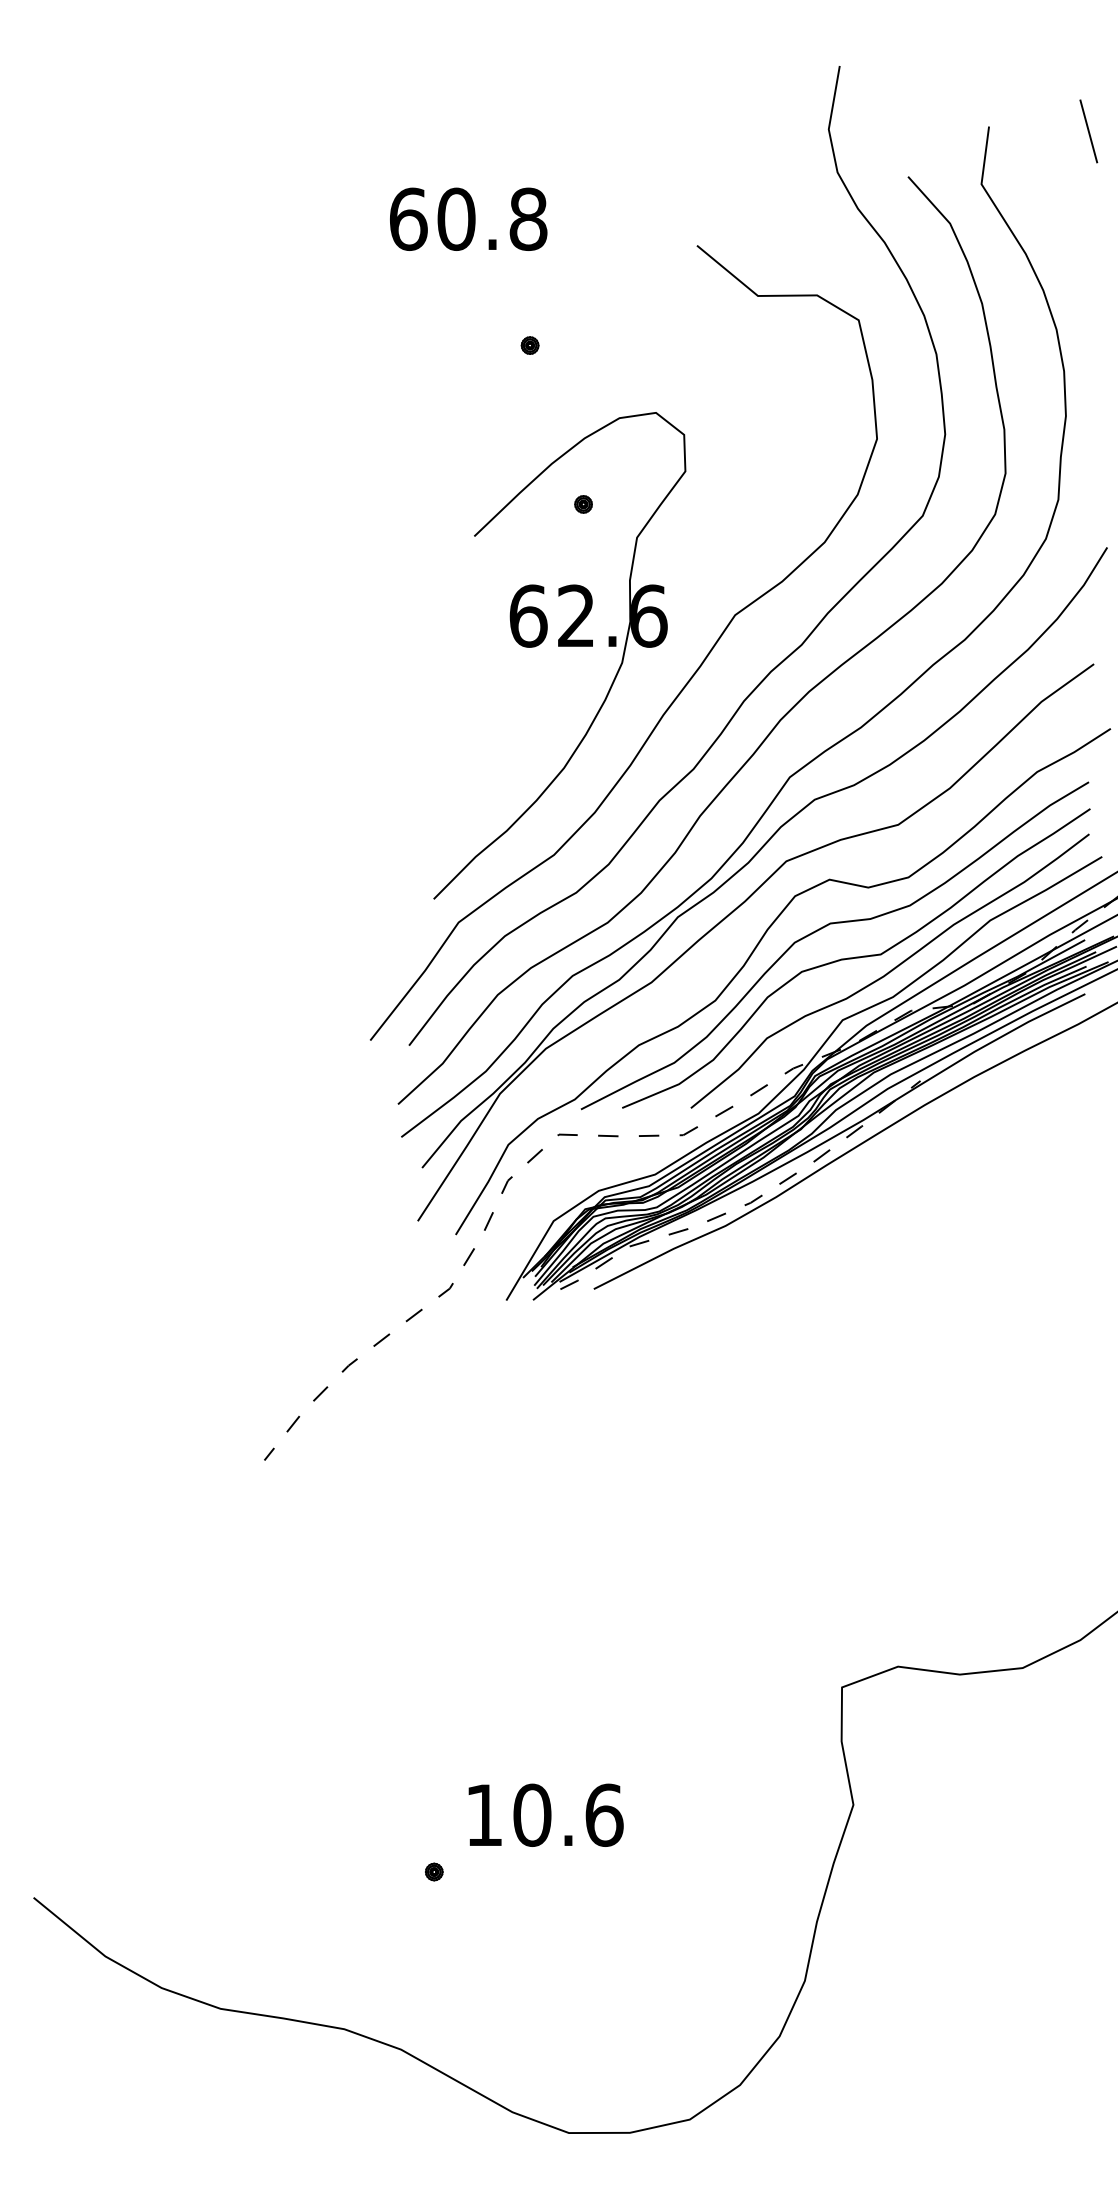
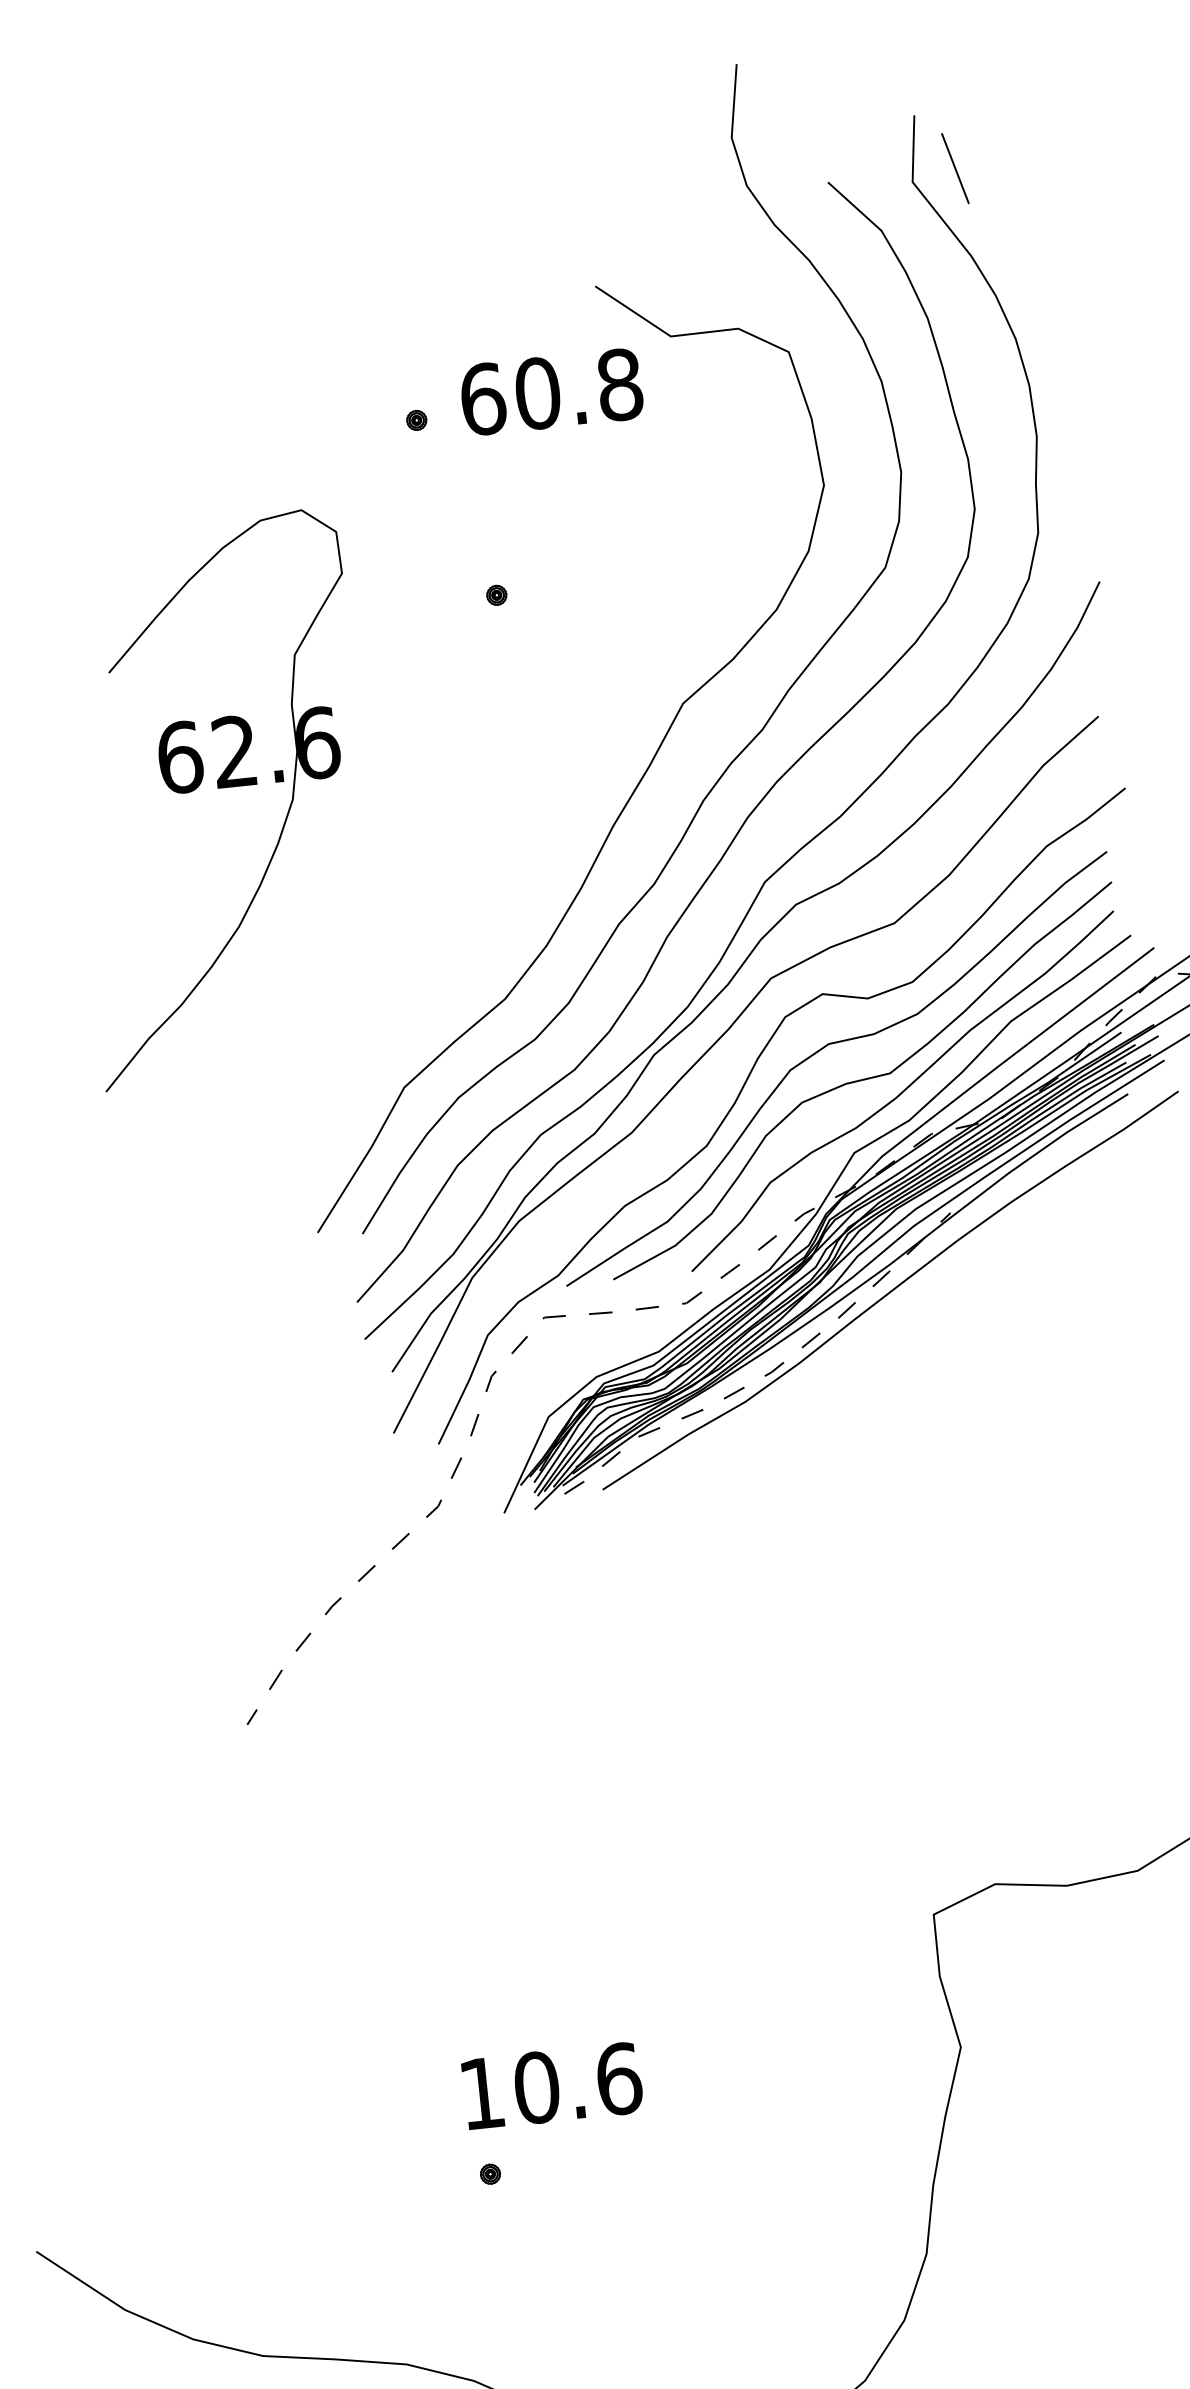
line: (1088, 131) -> (955, 168), moved
text: (468, 218) -> (551, 391), moved
part: (559, 646) -> (219, 788), moved
text: (545, 1814) -> (551, 2085), moved

